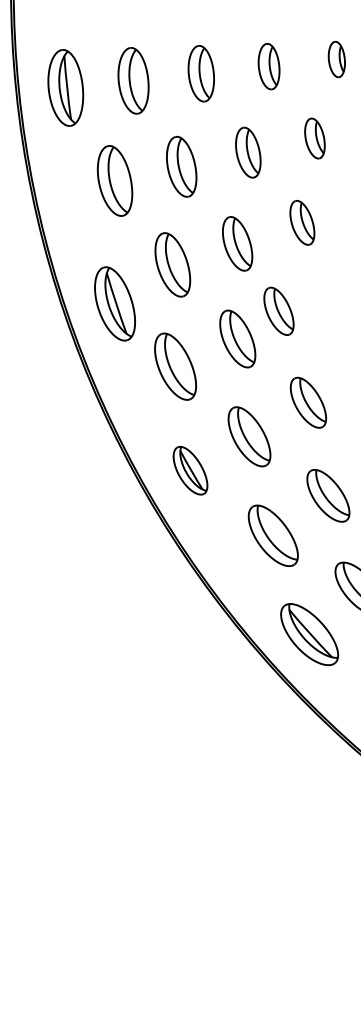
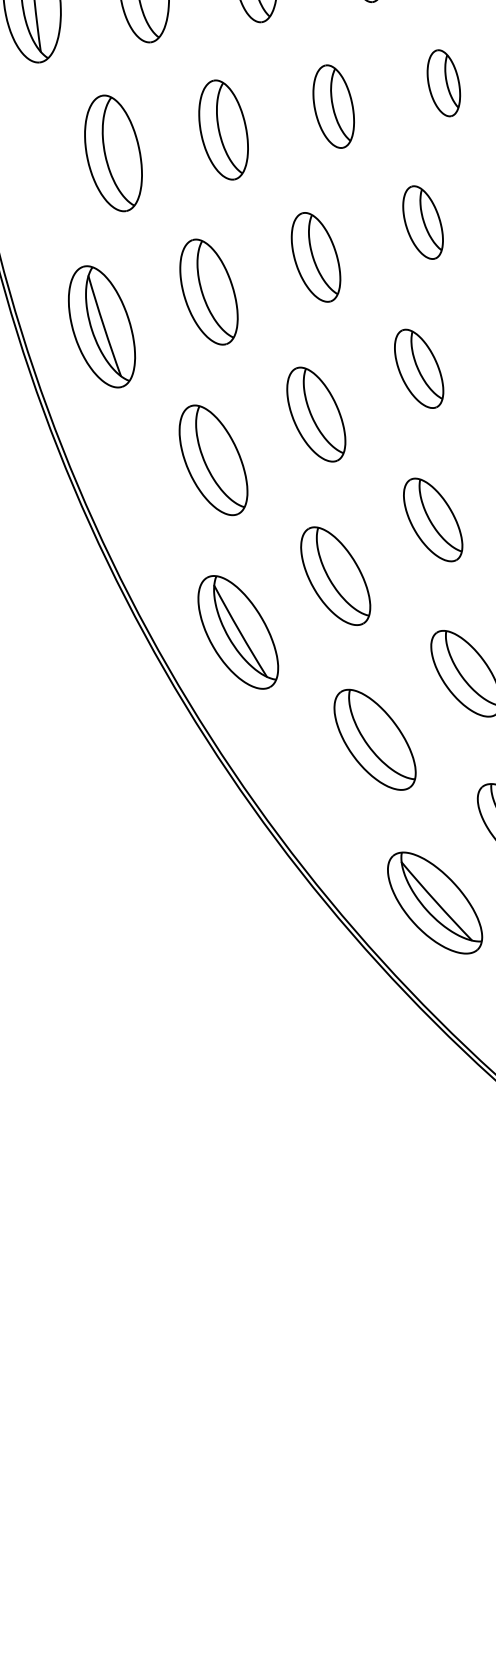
part: (114, 303) -> (101, 326), moved
part: (278, 310) -> (418, 367), moved
part: (190, 470) -> (238, 631), size x1.43

